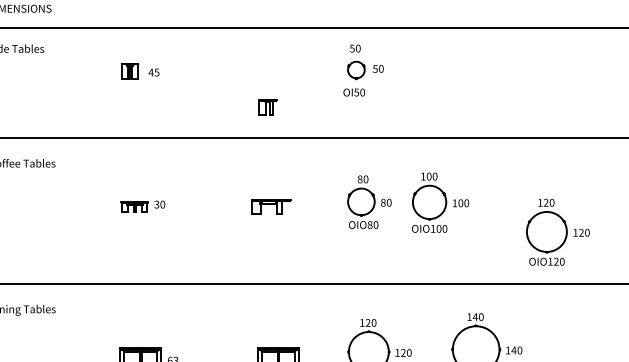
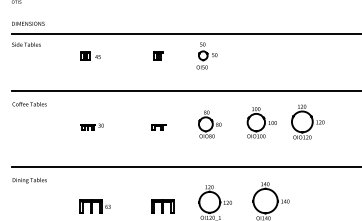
part: (268, 106) -> (158, 55), moved
part: (439, 202) -> (261, 122), moved
part: (270, 208) -> (158, 127), size x0.71
part: (556, 231) -> (307, 121), moved

